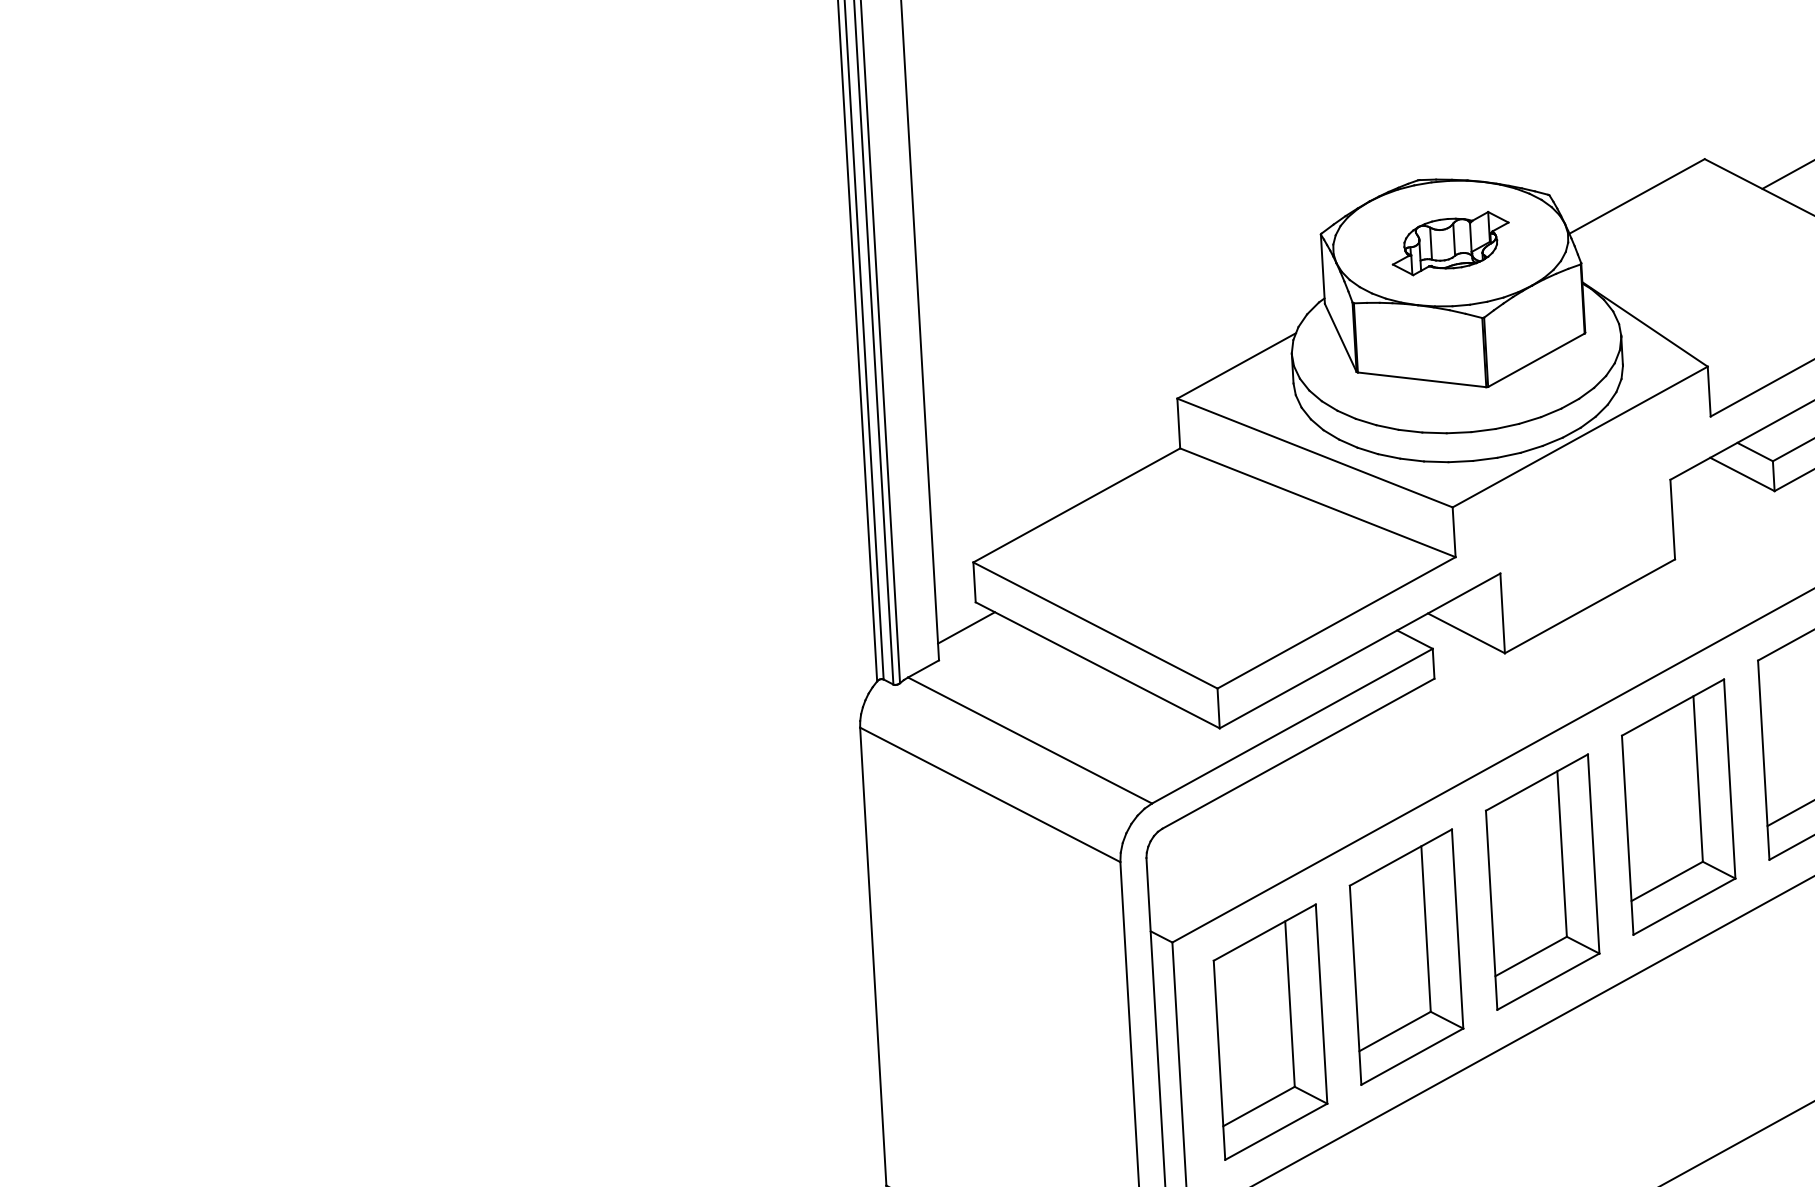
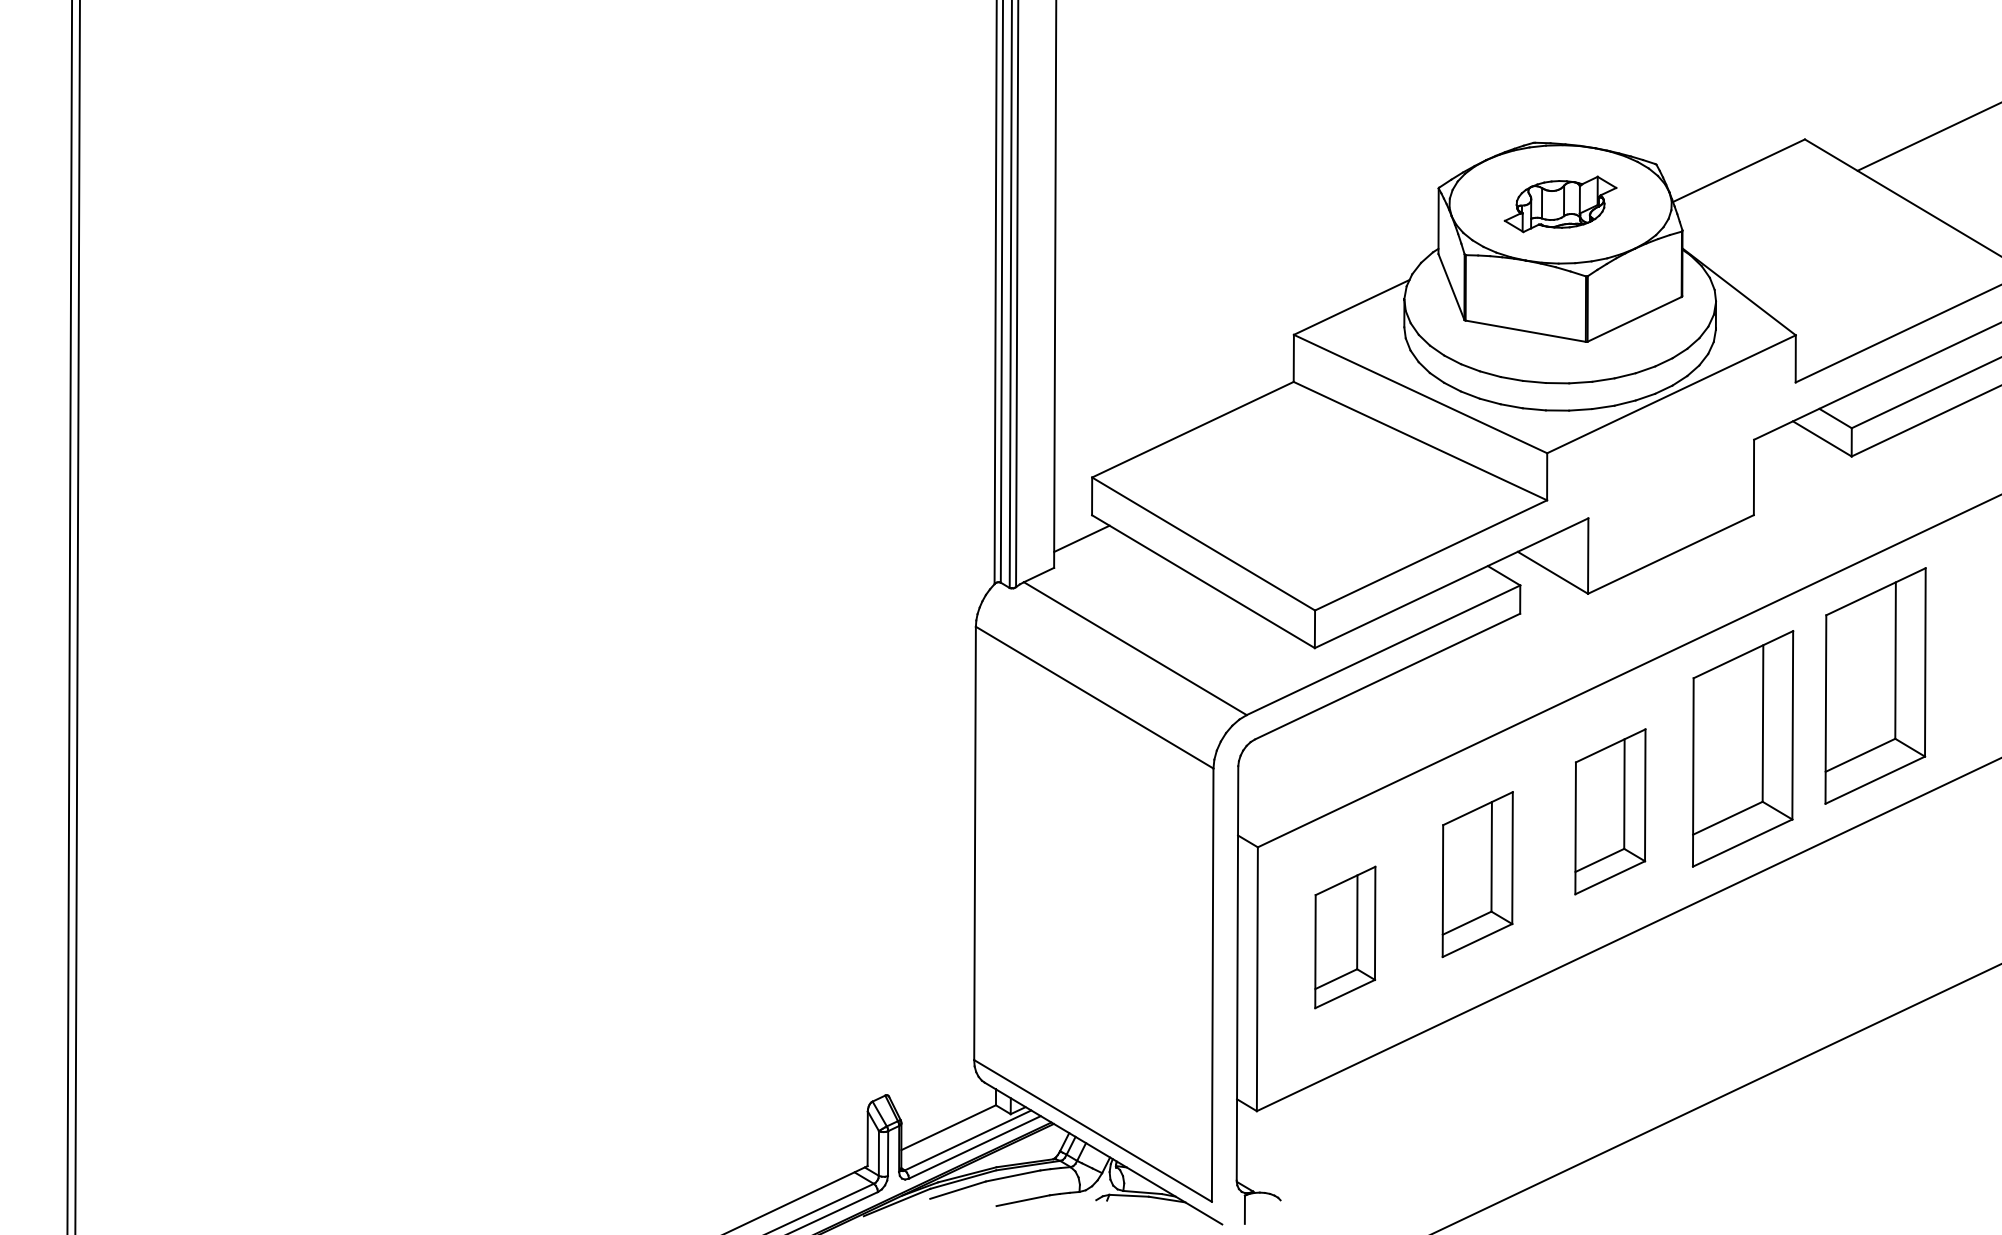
part: (1542, 881) -> (1610, 811), size x0.7
part: (1406, 957) -> (1477, 874), size x0.7
part: (1270, 1032) -> (1345, 937), size x0.6

